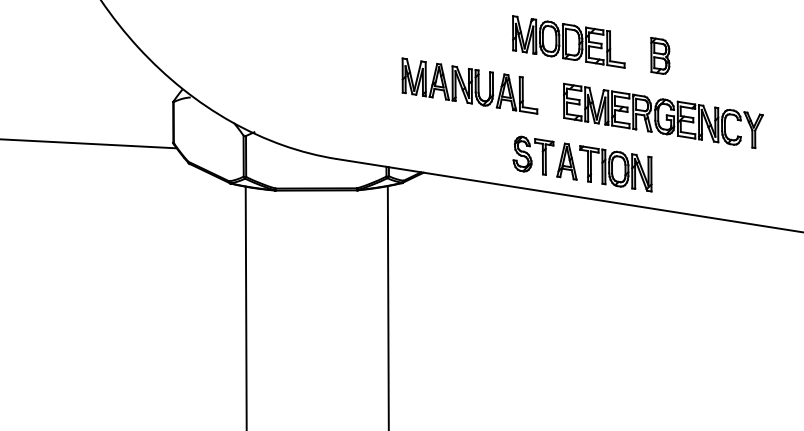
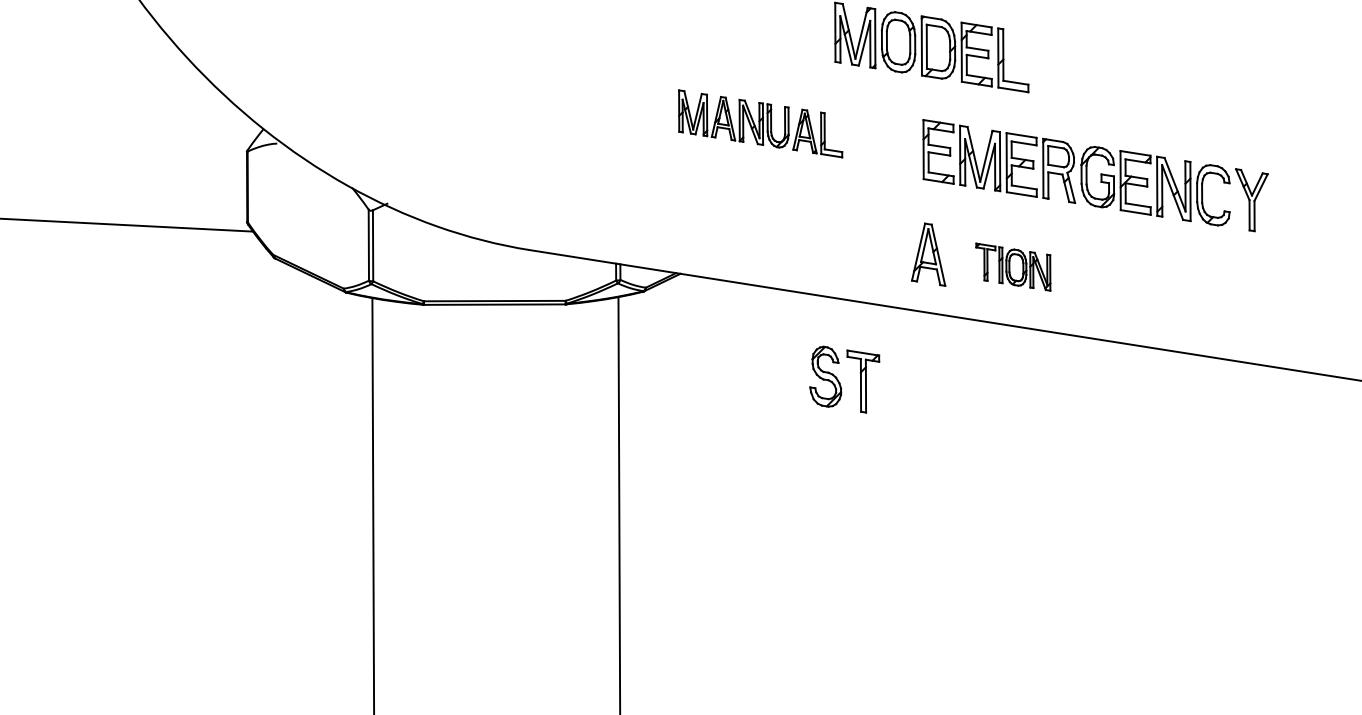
part: (660, 55) -> (1090, 70), removed
part: (469, 85) -> (759, 122), size x0.7
part: (533, 155) -> (844, 379), moved
part: (615, 168) -> (1012, 266), size x0.6

